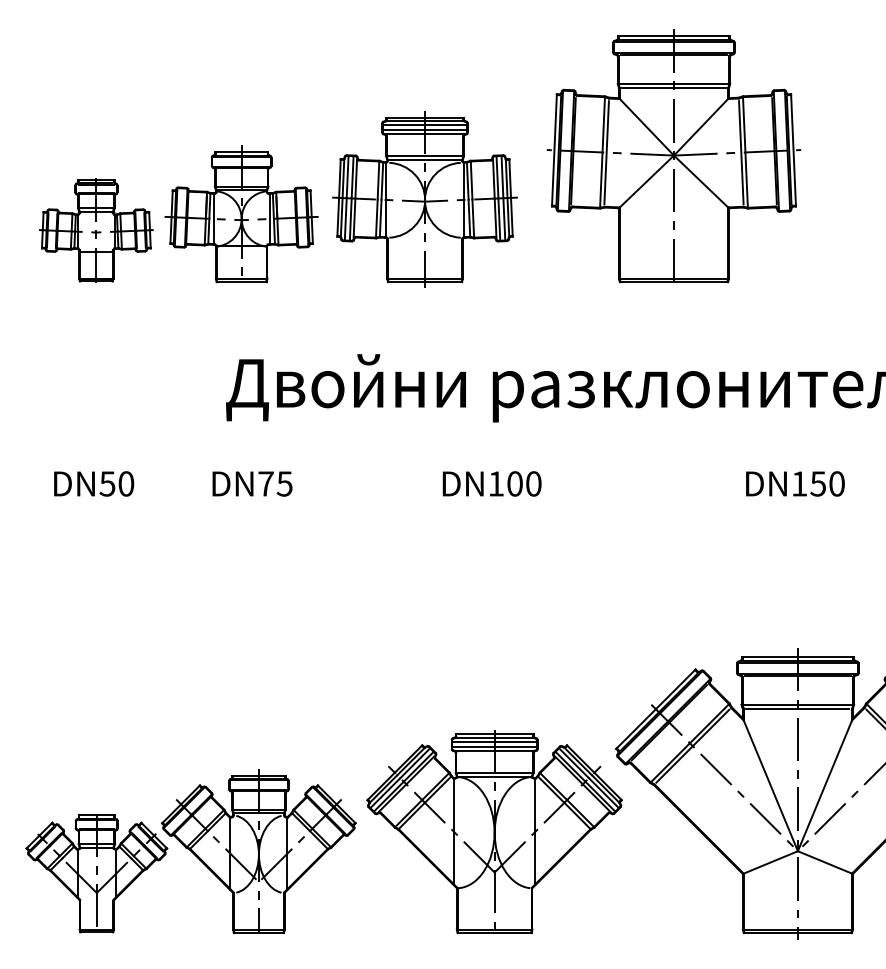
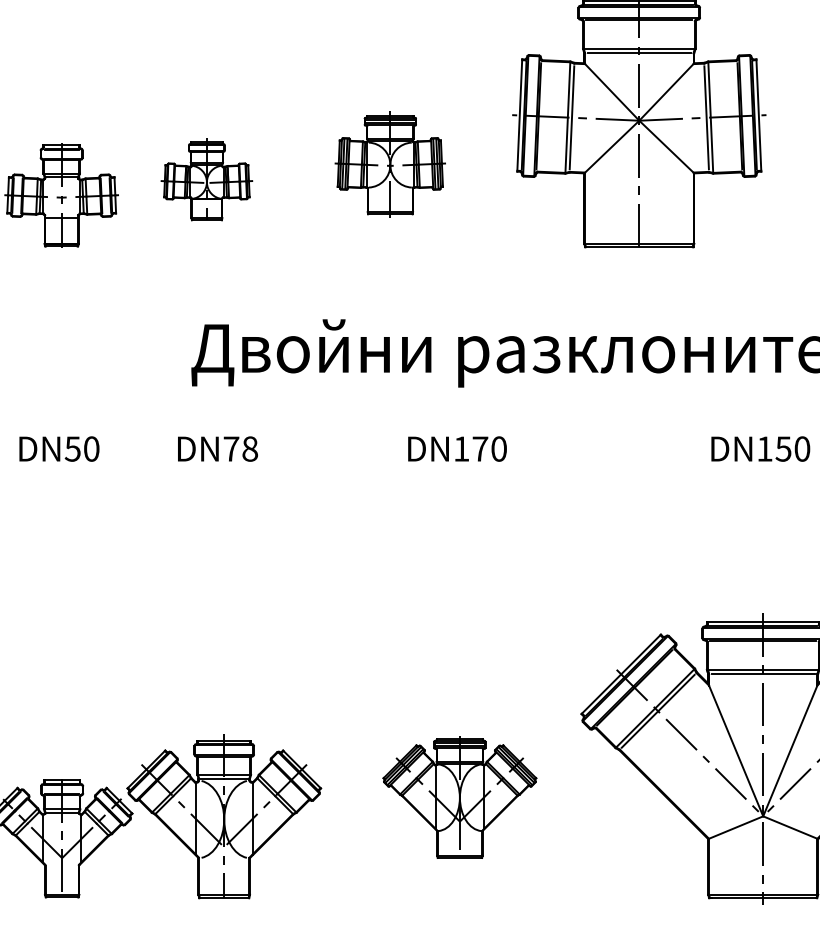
part: (424, 199) -> (389, 164), size x0.6
part: (241, 214) -> (206, 179), size x0.6
text: (284, 483) -> (249, 448), DN75 -> DN78
text: (514, 483) -> (479, 448), DN100 -> DN170
part: (494, 832) -> (459, 797), size x0.6

